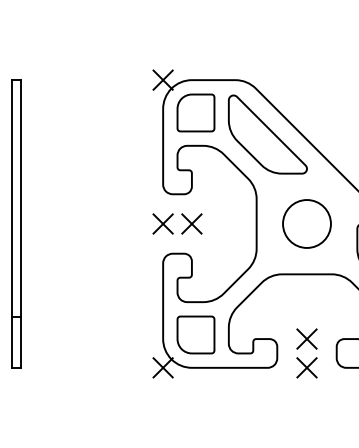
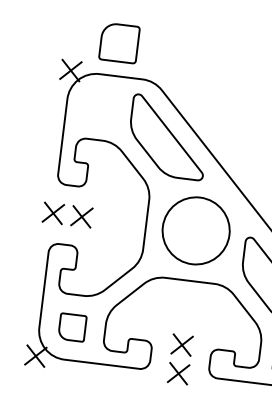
part: (195, 112) -> (119, 42), moved
circle: (306, 223) -> (195, 230), size x1.4
part: (195, 334) -> (72, 327), size x0.7

